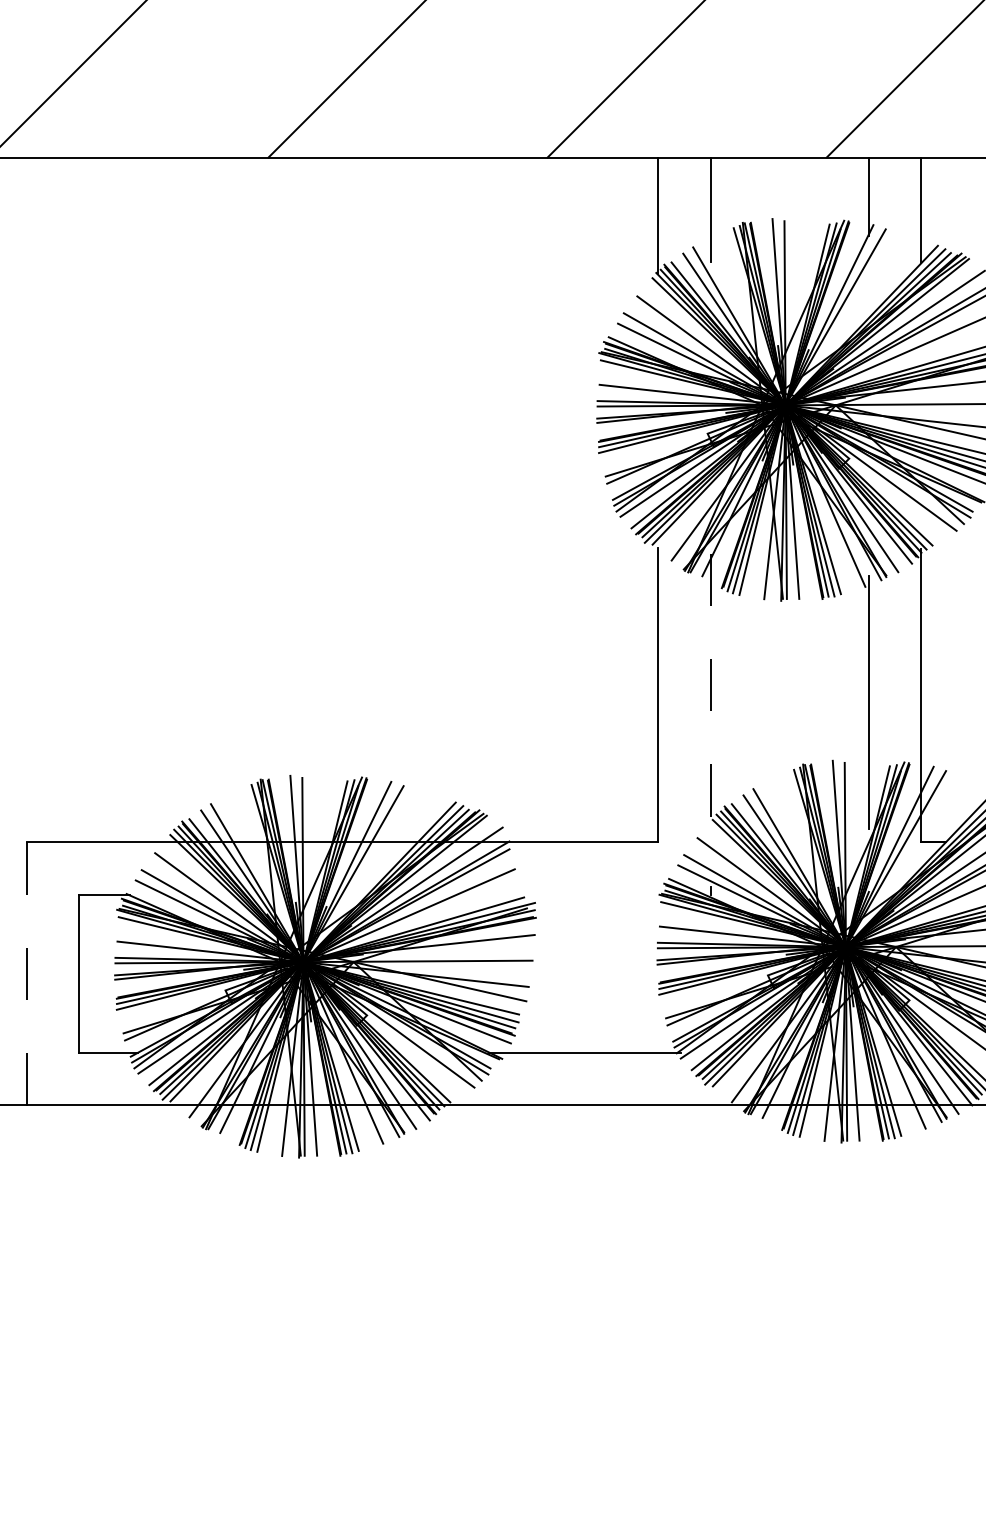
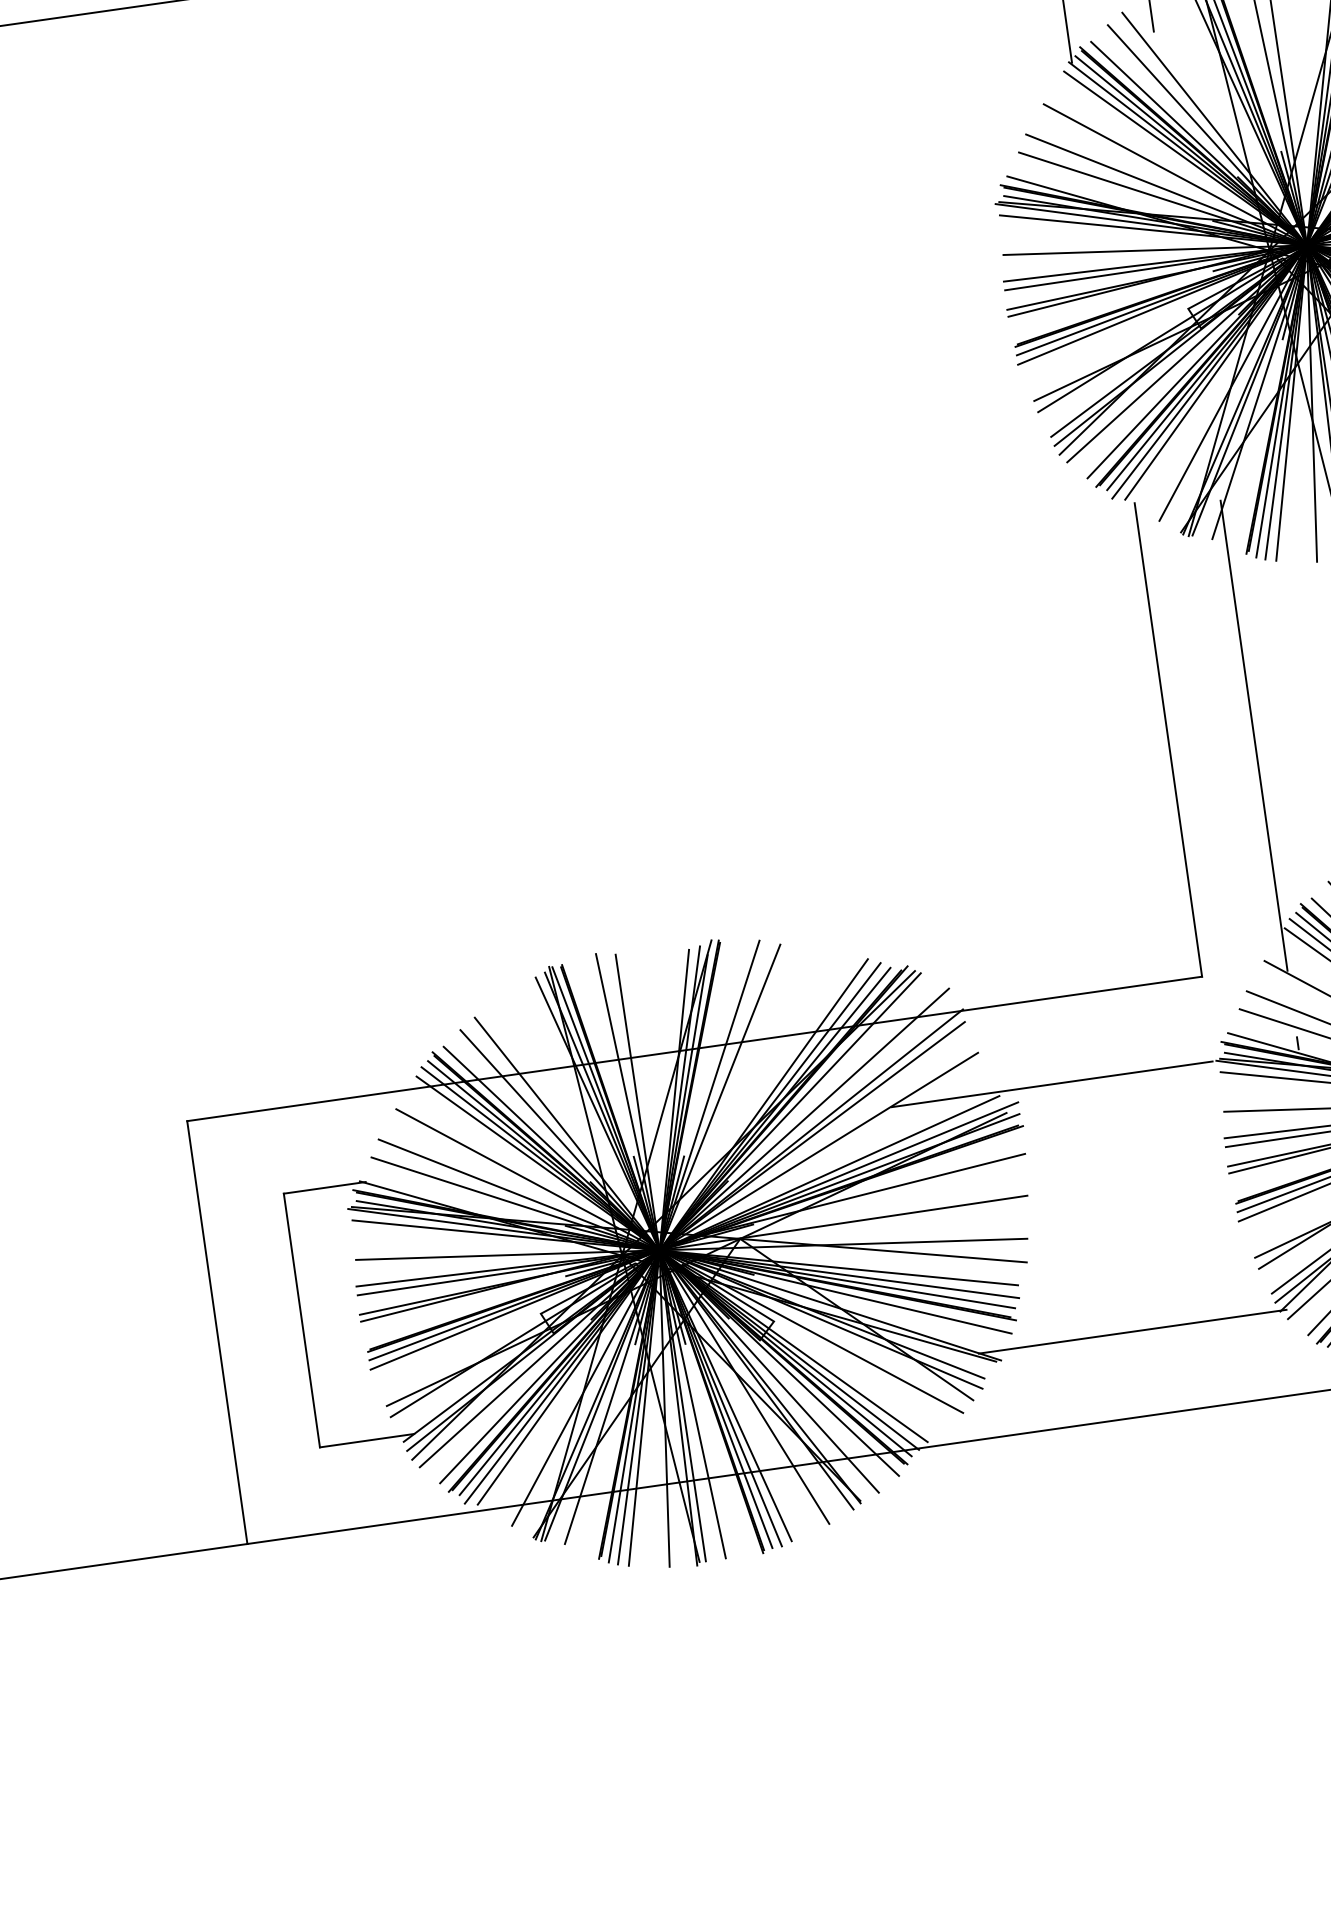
line: (710, 700) -> (1253, 736), dashed -> solid
line: (557, 894) -> (1052, 1083), added
line: (26, 973) -> (217, 1332), dashed -> solid

